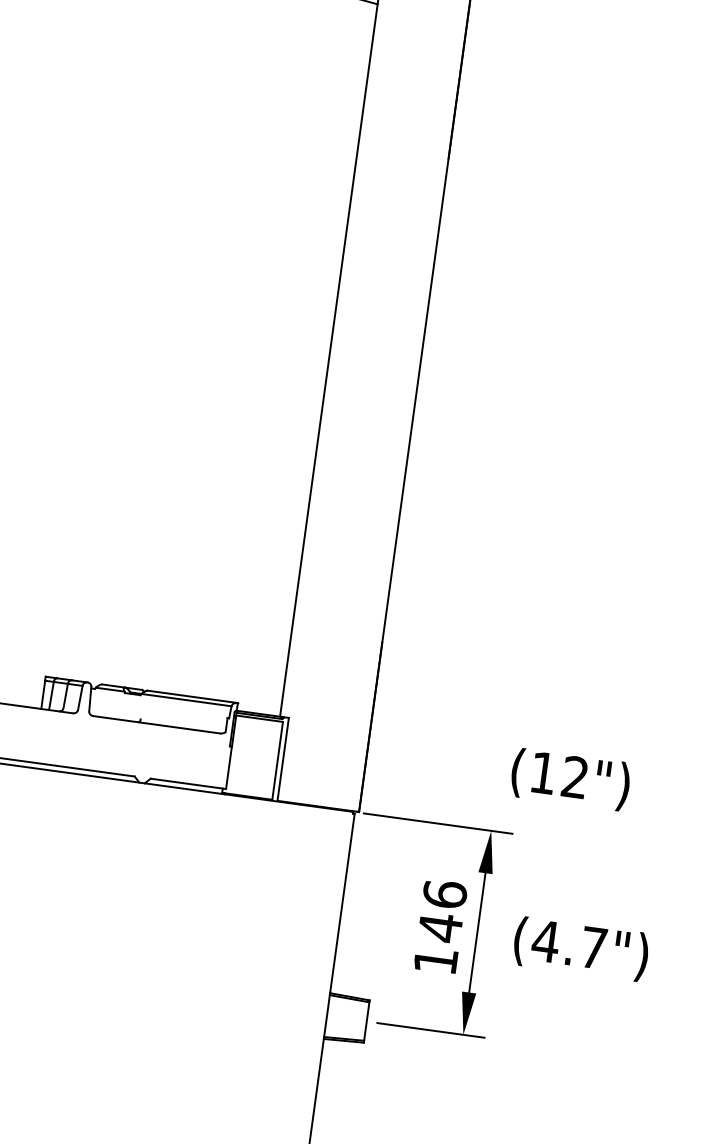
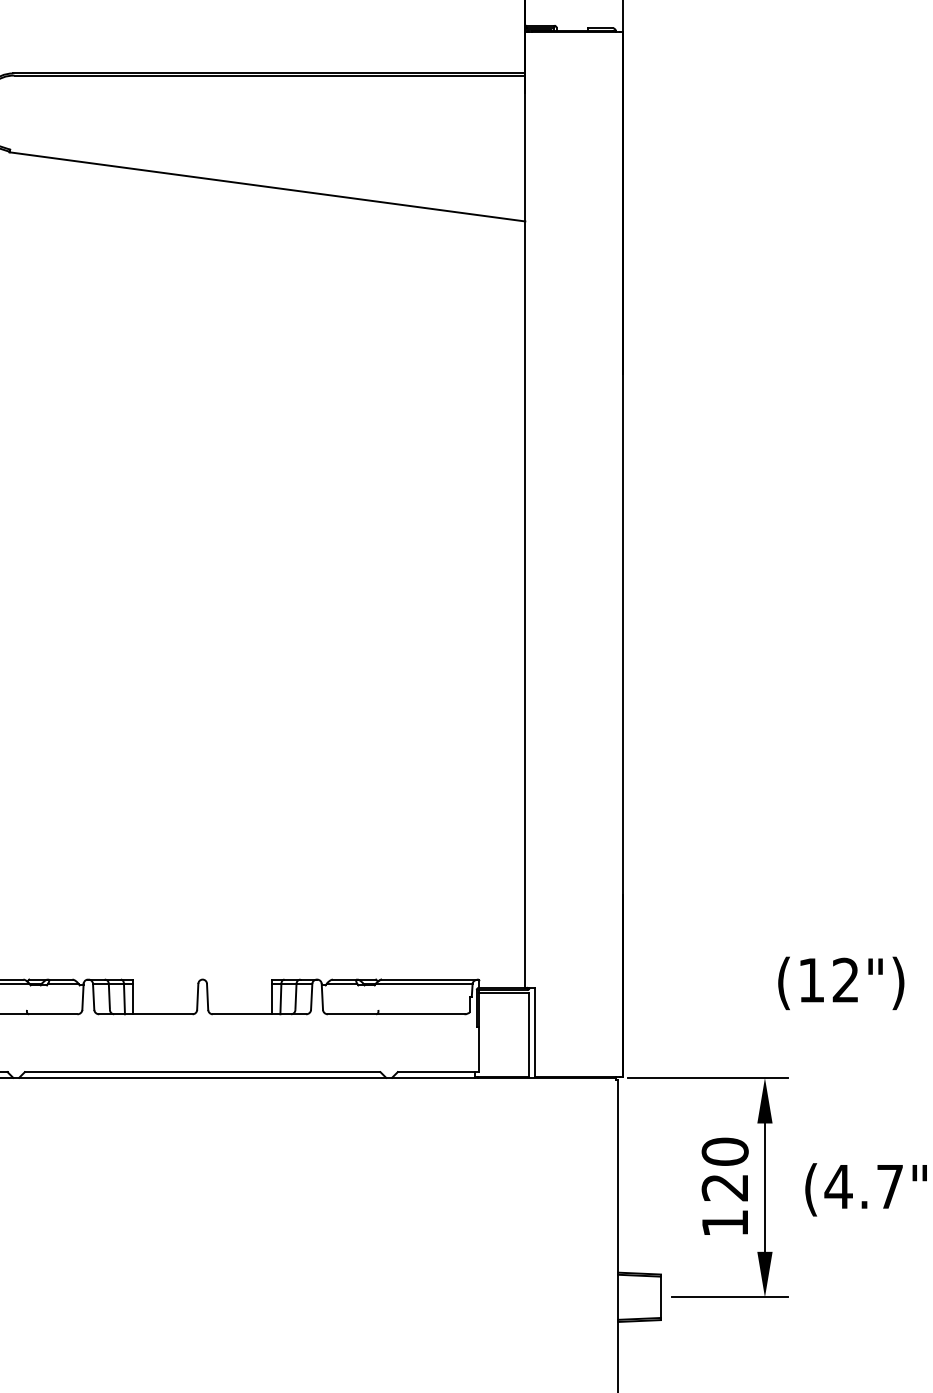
text: (570, 779) -> (841, 983), moved
text: (442, 910) -> (724, 1169), 146 -> 120

